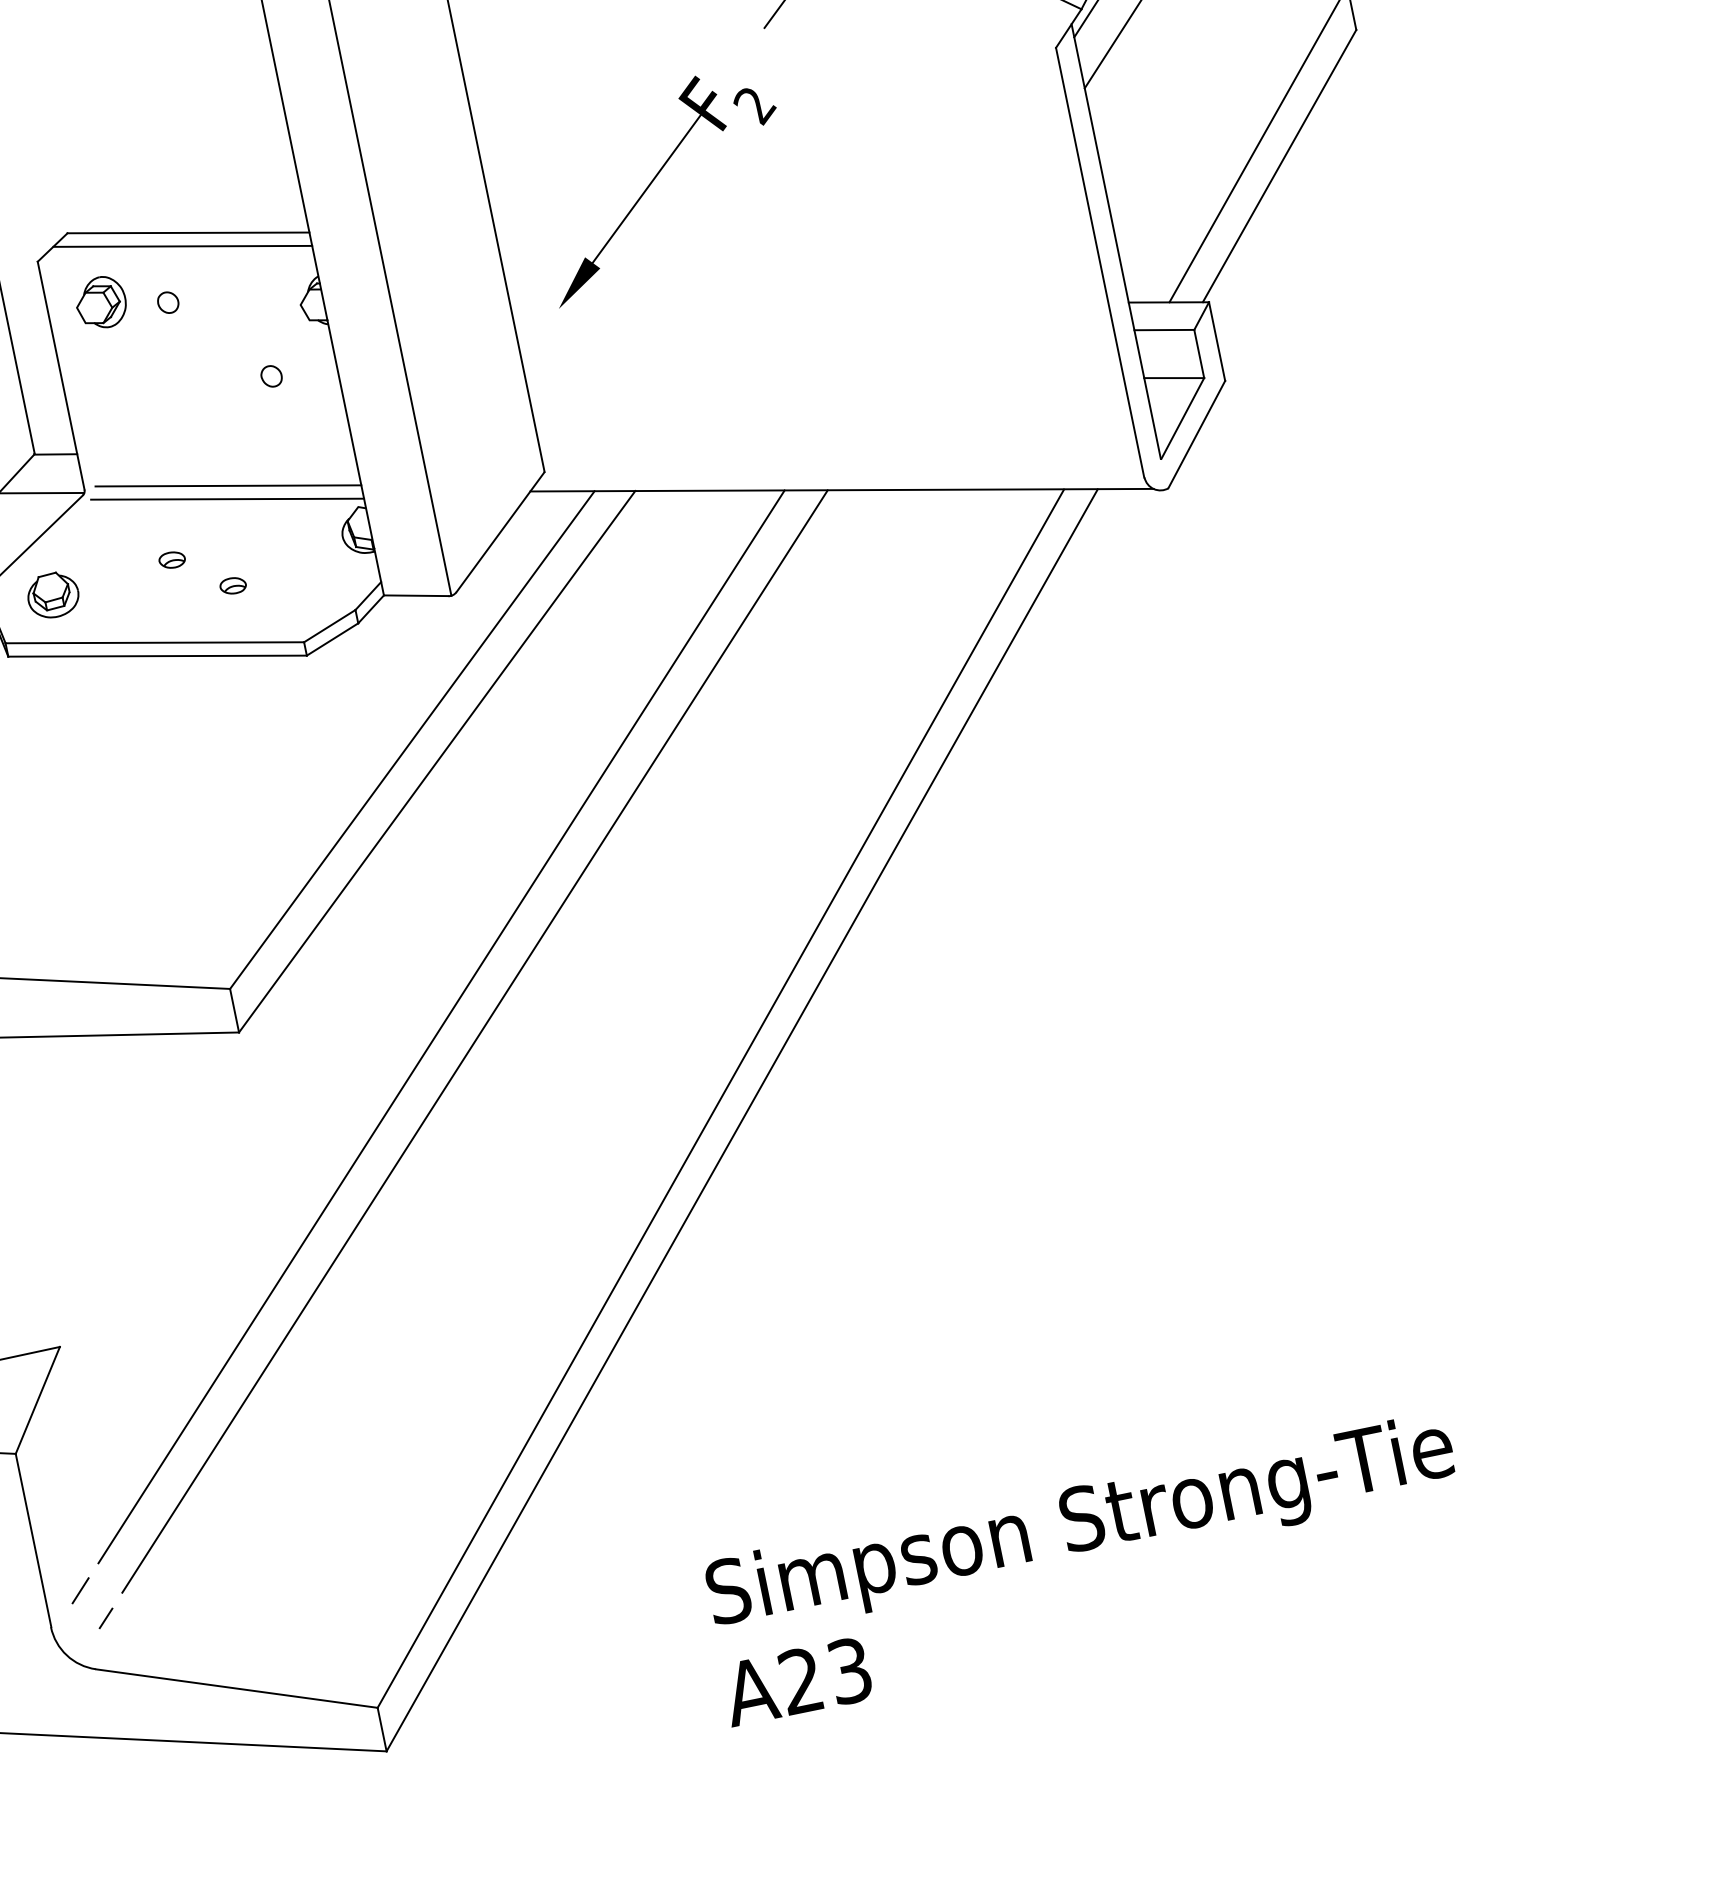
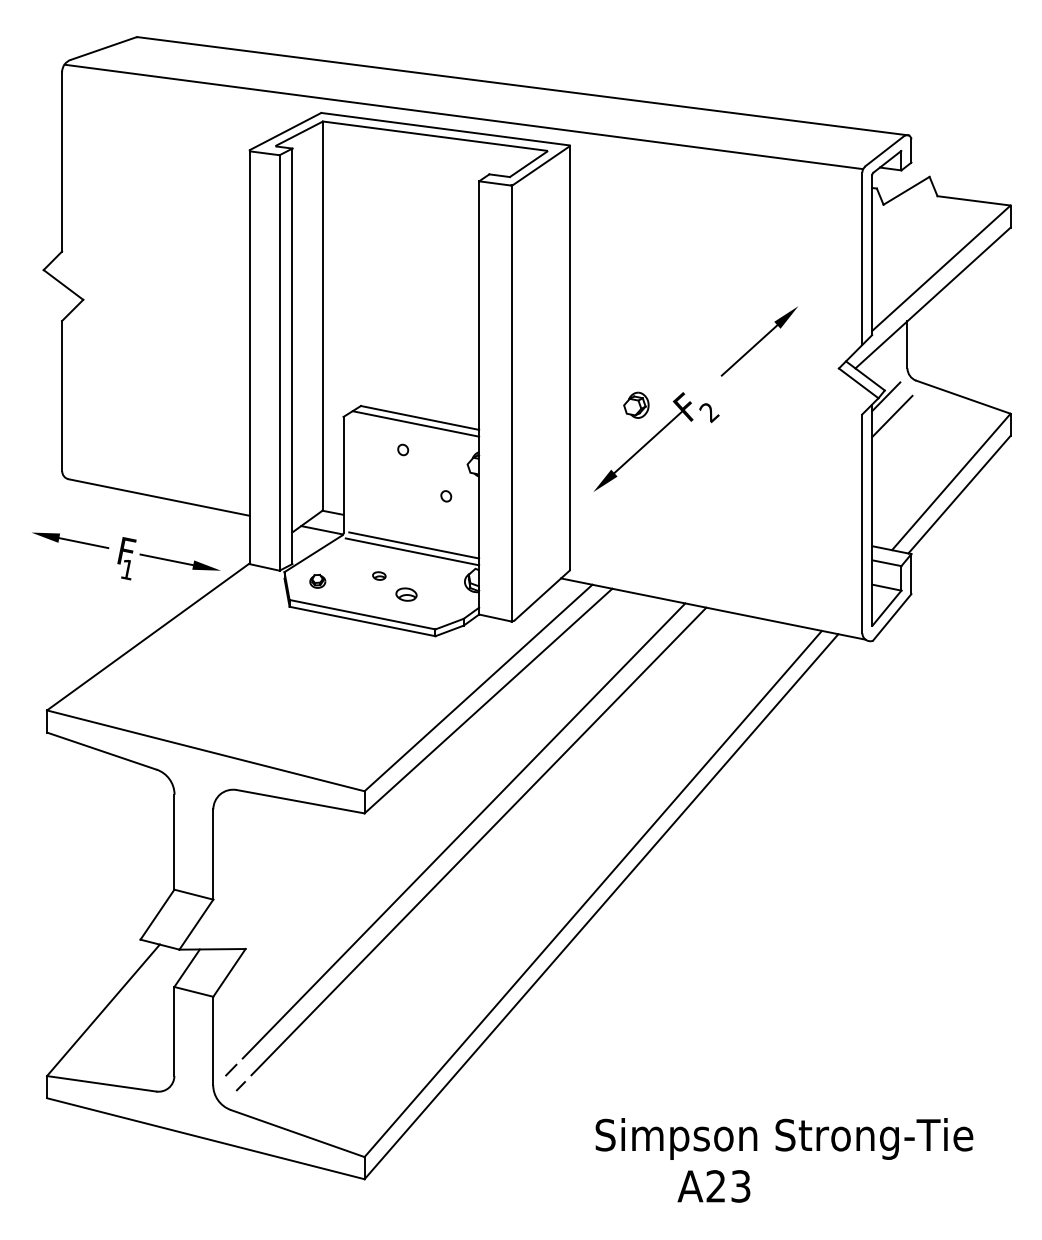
part: (101, 301) -> (636, 404), moved
part: (233, 585) -> (406, 594), size x1.6
part: (52, 595) -> (317, 581), size x0.6
text: (1081, 1525) -> (784, 1138), moved
text: (796, 1682) -> (713, 1186), moved

